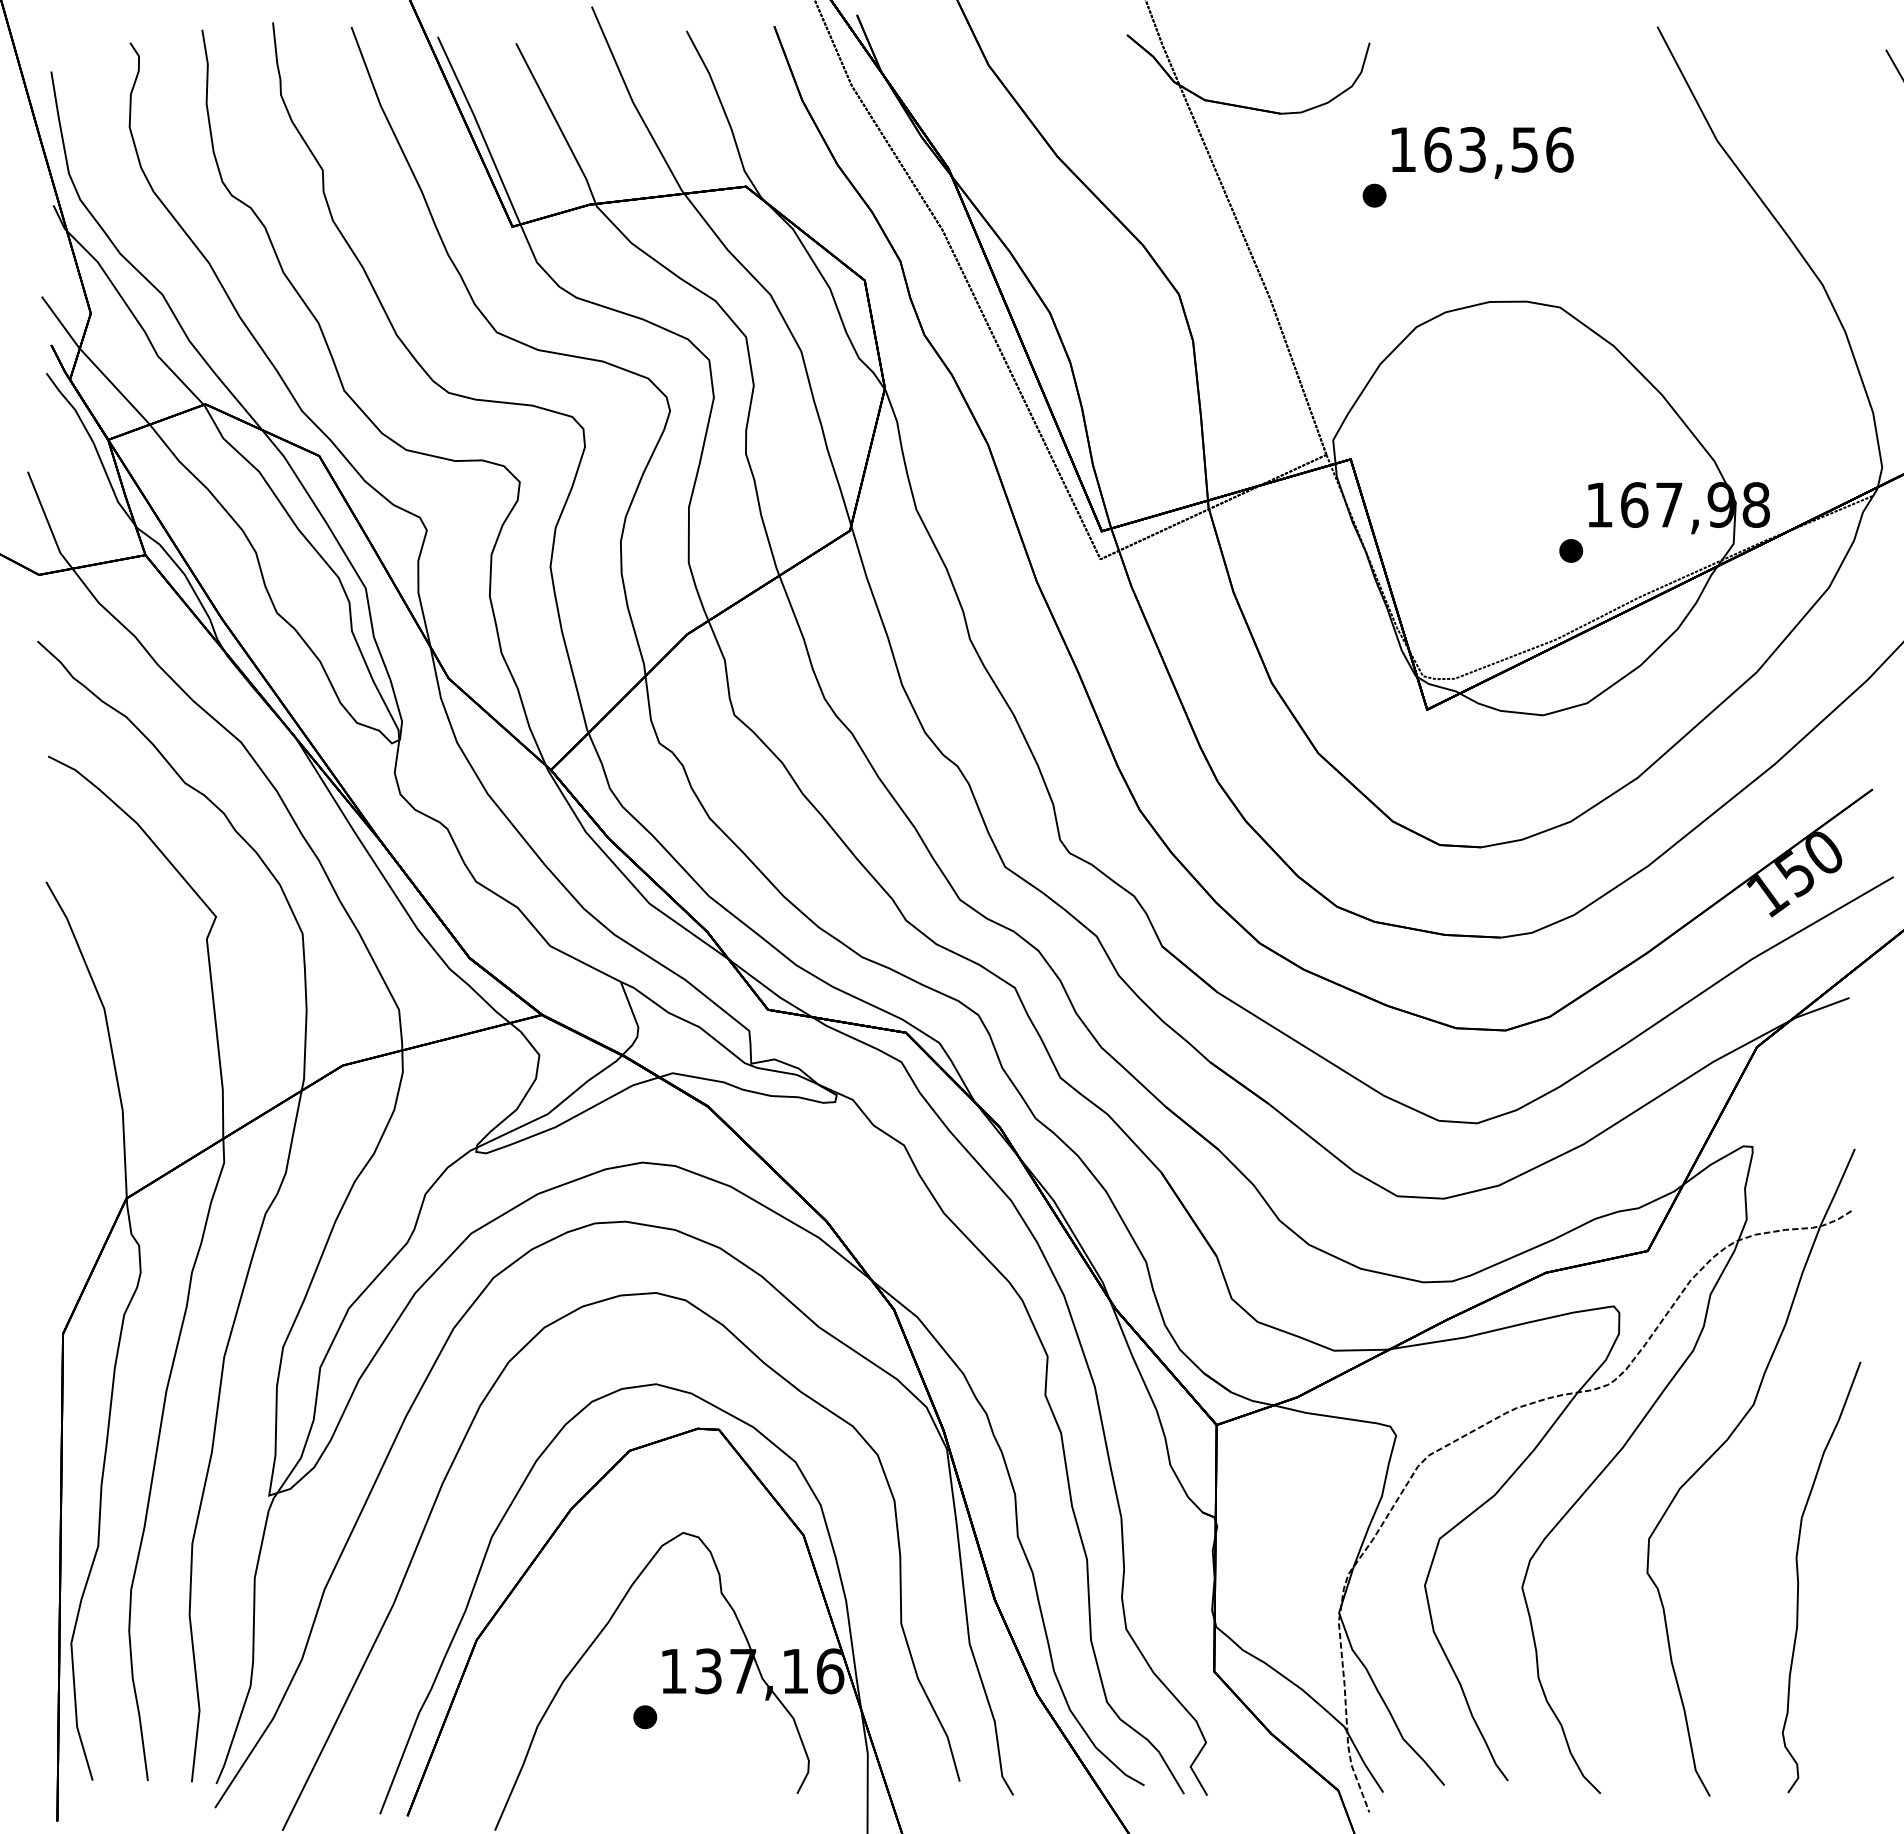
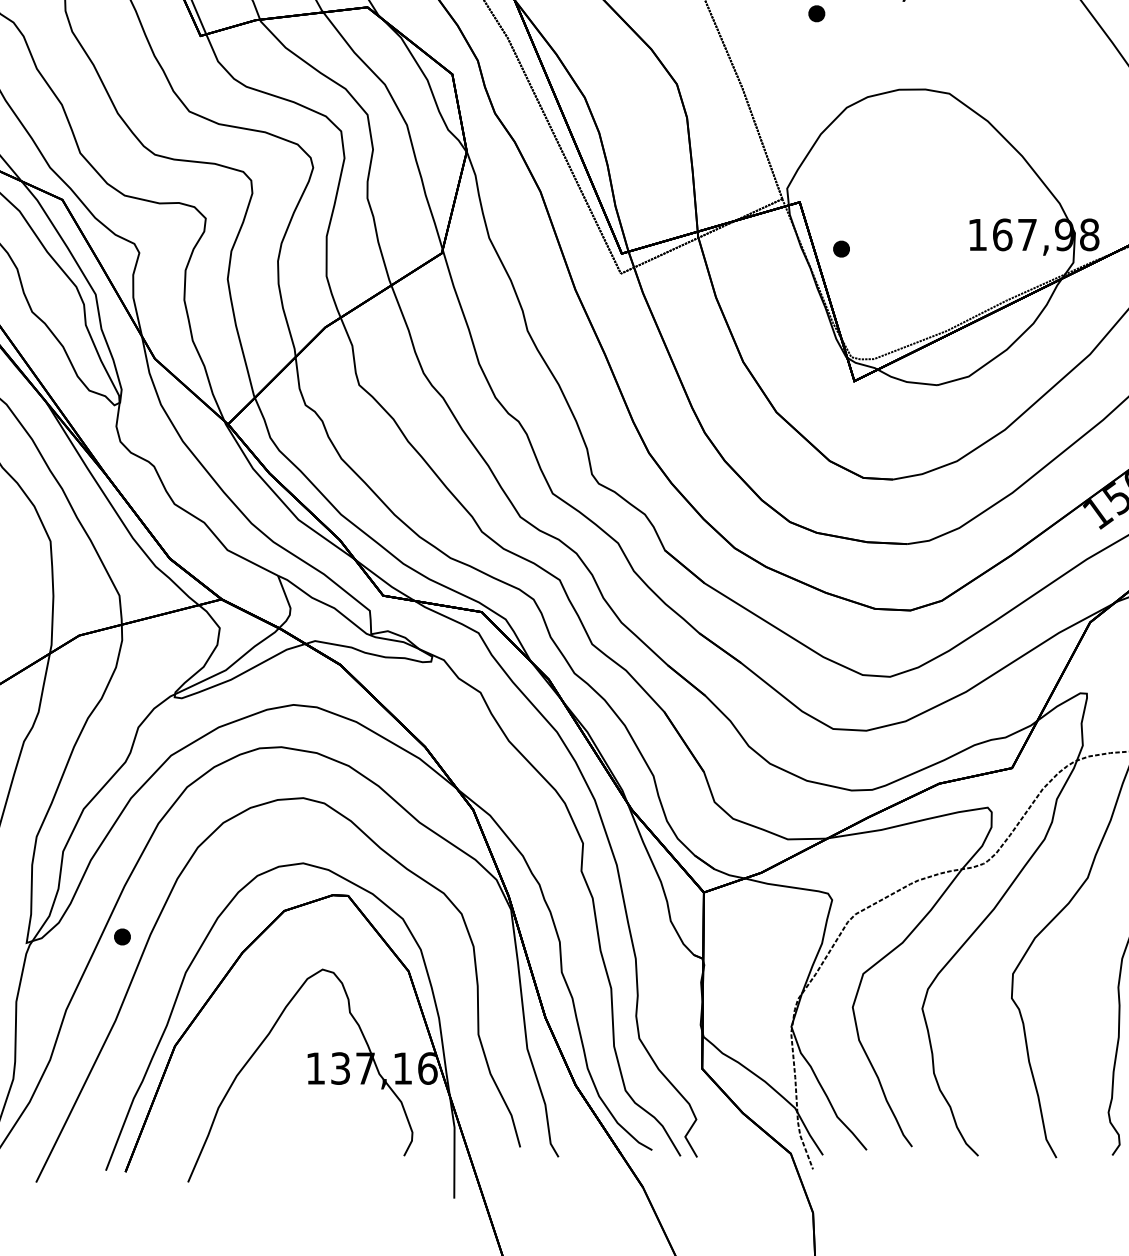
part: (1571, 550) -> (841, 248), moved
part: (645, 1717) -> (122, 937), moved

